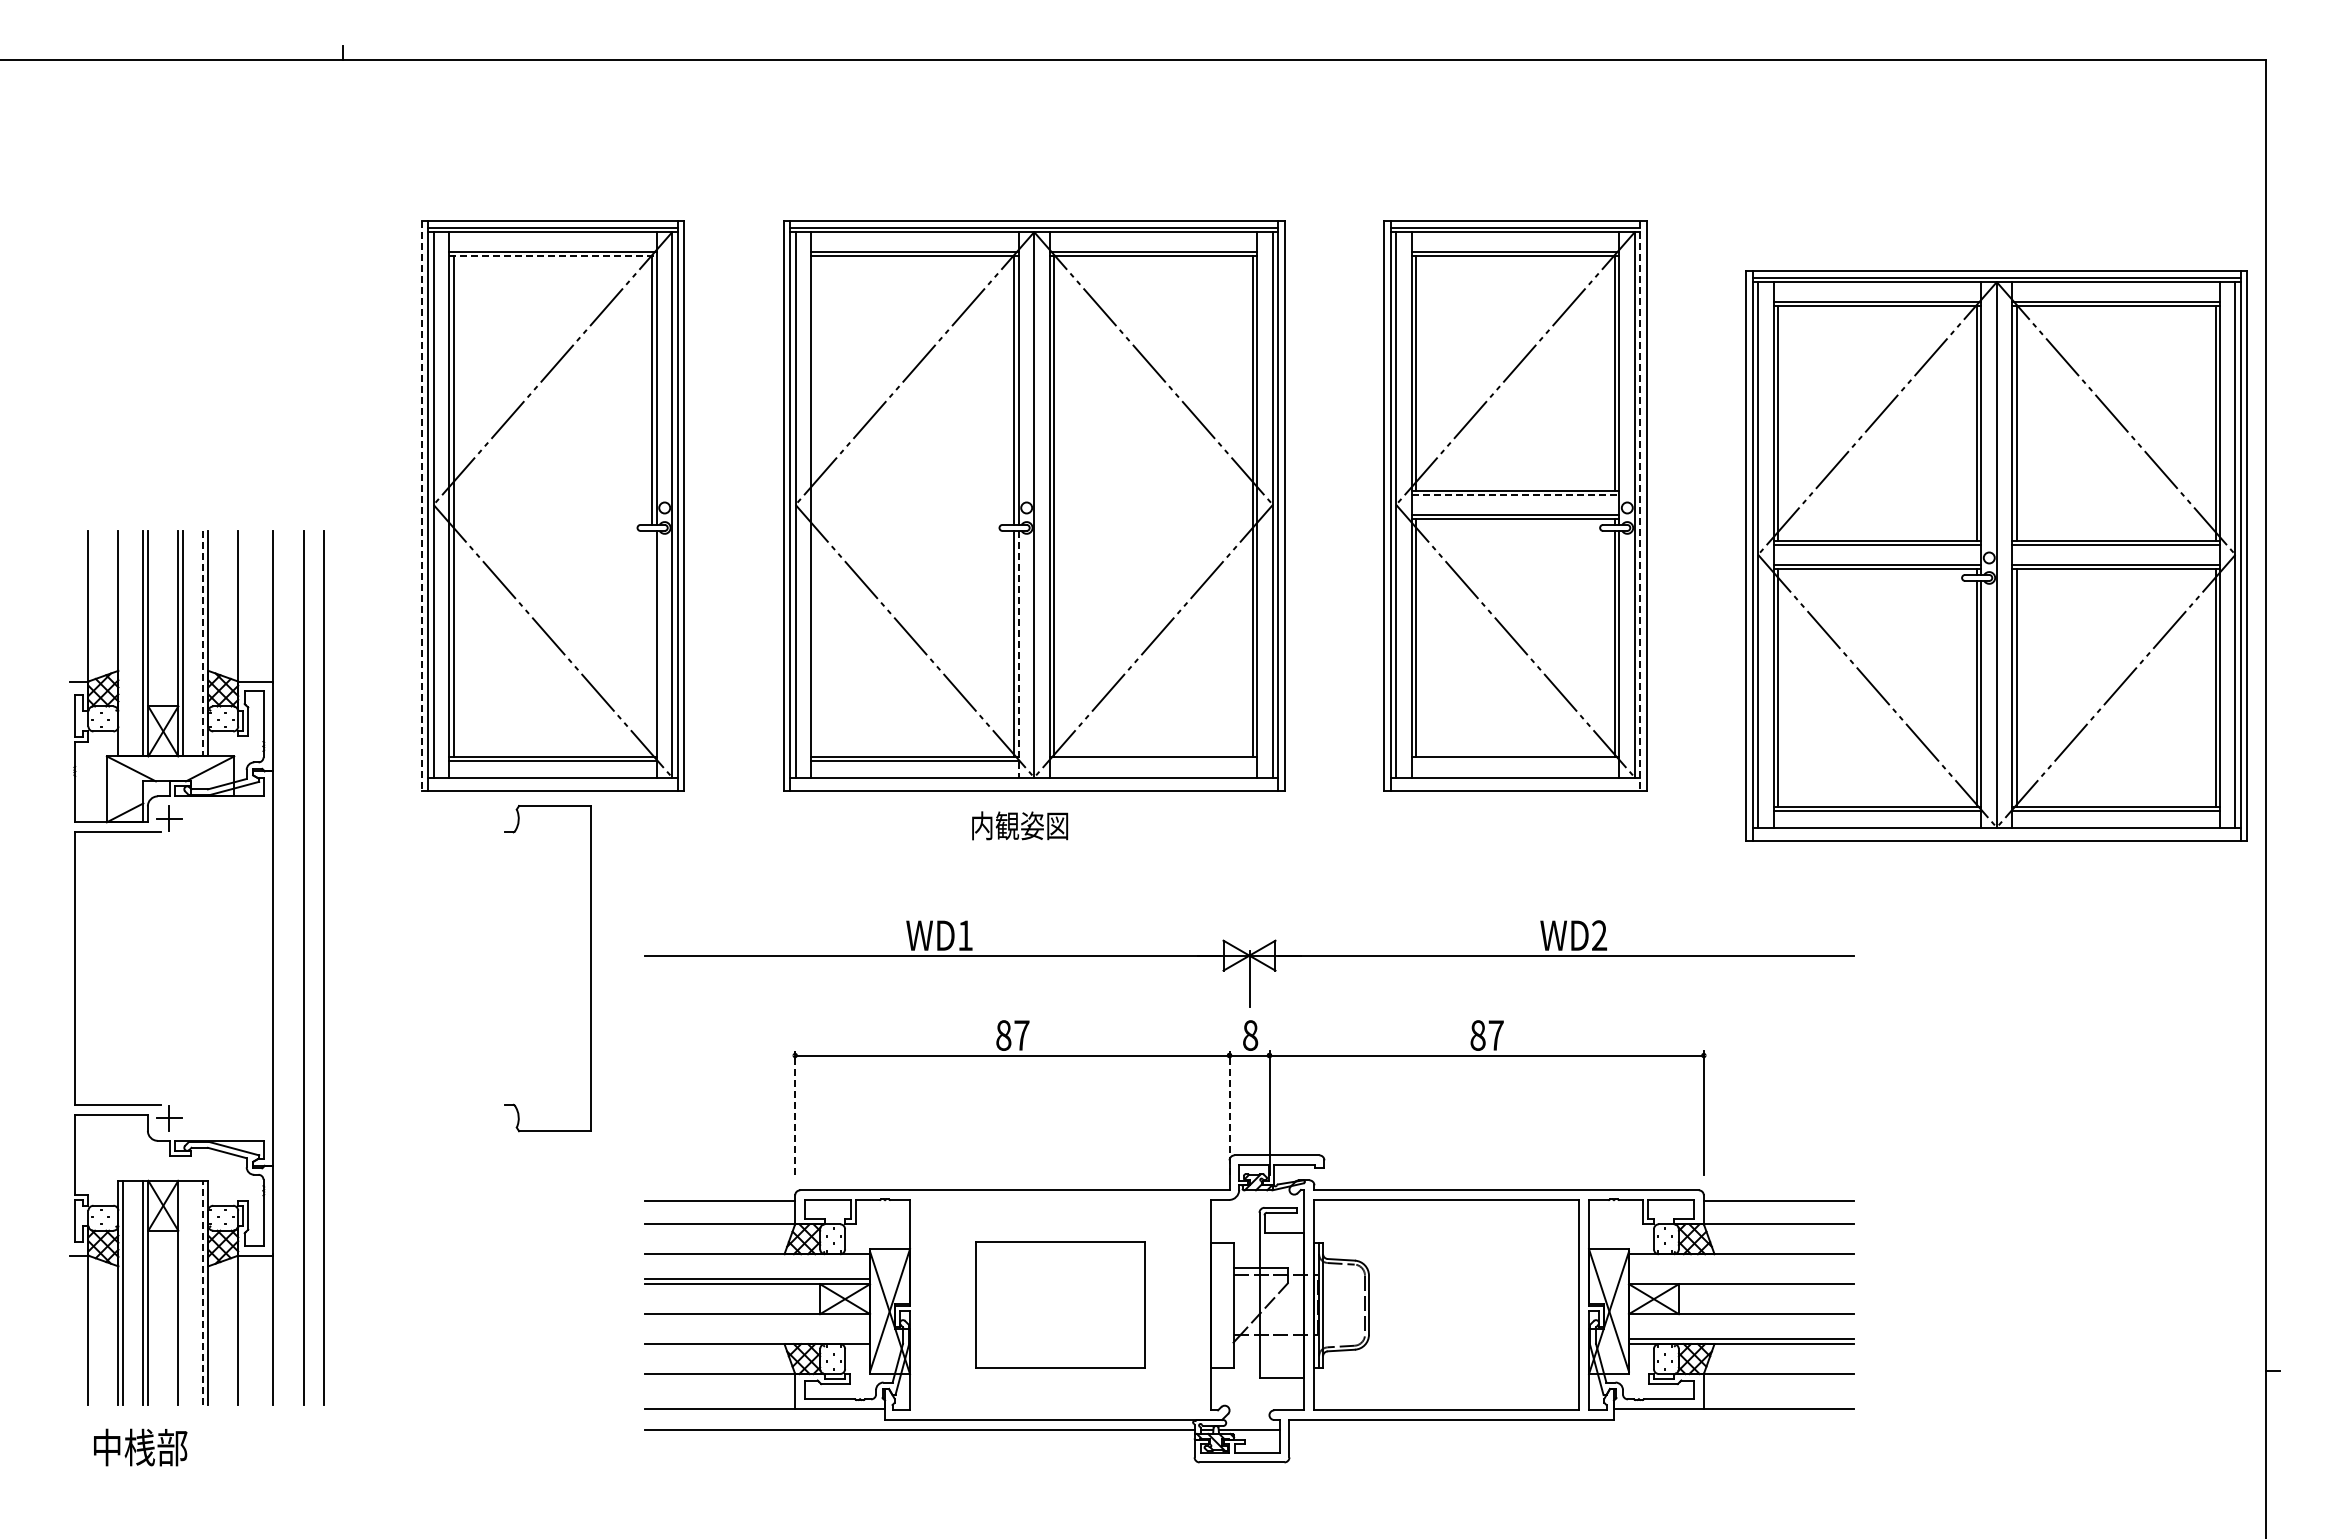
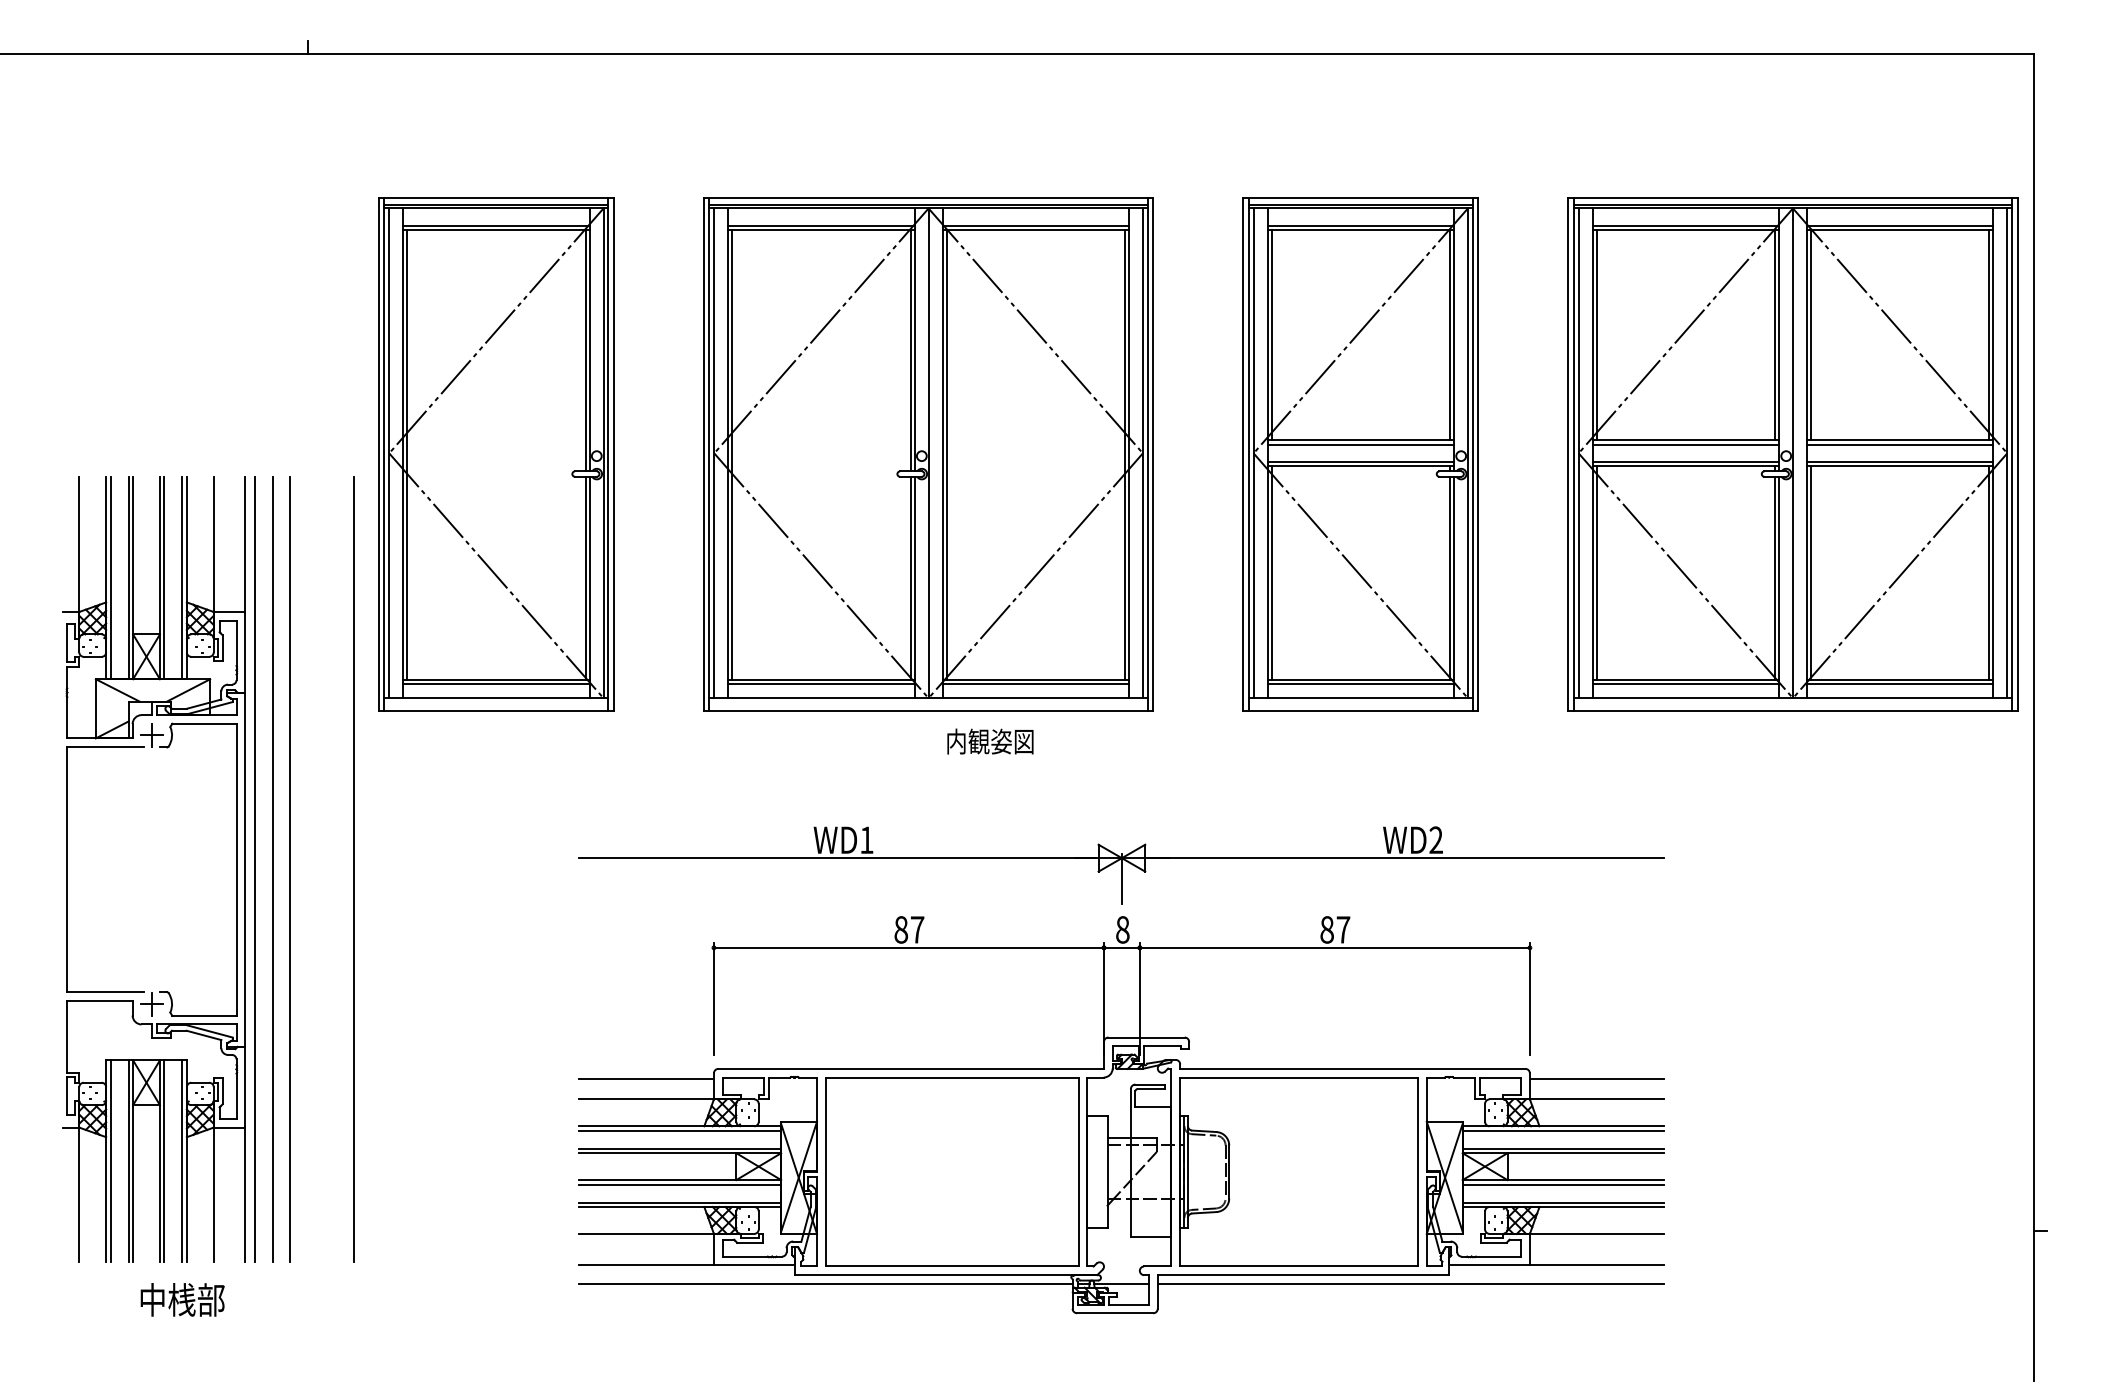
line: (552, 256) -> (495, 230), dashed -> solid
line: (1515, 495) -> (1360, 444), dashed -> solid
line: (421, 506) -> (378, 454), dashed -> solid
line: (815, 506) -> (732, 454), added
line: (1640, 506) -> (1473, 454), dashed -> solid
part: (1996, 555) -> (1792, 453), moved
line: (123, 643) -> (110, 577), added
line: (203, 643) -> (182, 577), dashed -> solid
line: (652, 643) -> (585, 577), added
line: (1018, 654) -> (914, 587), dashed -> solid
line: (1153, 761) -> (1035, 683), added
line: (1515, 761) -> (1360, 683), added
text: (1020, 825) -> (990, 741), moved
line: (394, 967) -> (354, 868), added
line: (284, 968) -> (255, 869), added
part: (590, 968) -> (236, 869), moved
line: (795, 1112) -> (714, 999), dashed -> solid
line: (1229, 1112) -> (1103, 999), dashed -> solid
line: (757, 1259) -> (680, 1131), added
line: (1740, 1259) -> (1562, 1131), added
line: (1740, 1279) -> (1562, 1148), added
line: (183, 1292) -> (164, 1160), added
line: (203, 1292) -> (182, 1160), dashed -> solid
part: (1060, 1304) -> (952, 1171), size x1.67
line: (757, 1319) -> (680, 1184), added
line: (1740, 1319) -> (1562, 1184), added
line: (757, 1339) -> (680, 1202), added
line: (1571, 1429) -> (1411, 1283), added
text: (140, 1447) -> (182, 1299), moved

